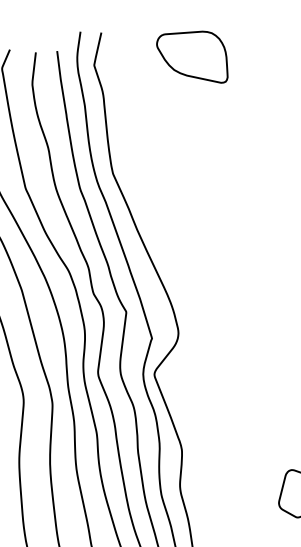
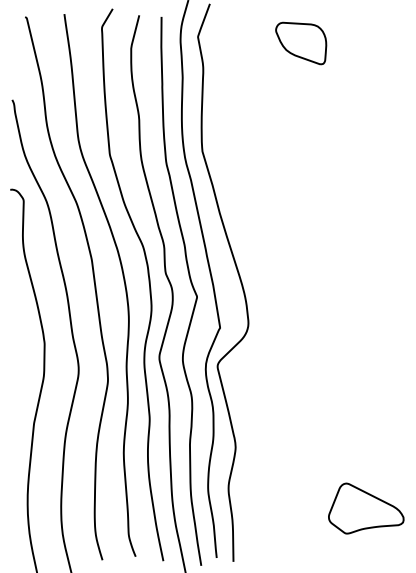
part: (193, 58) -> (301, 43), size x0.71

